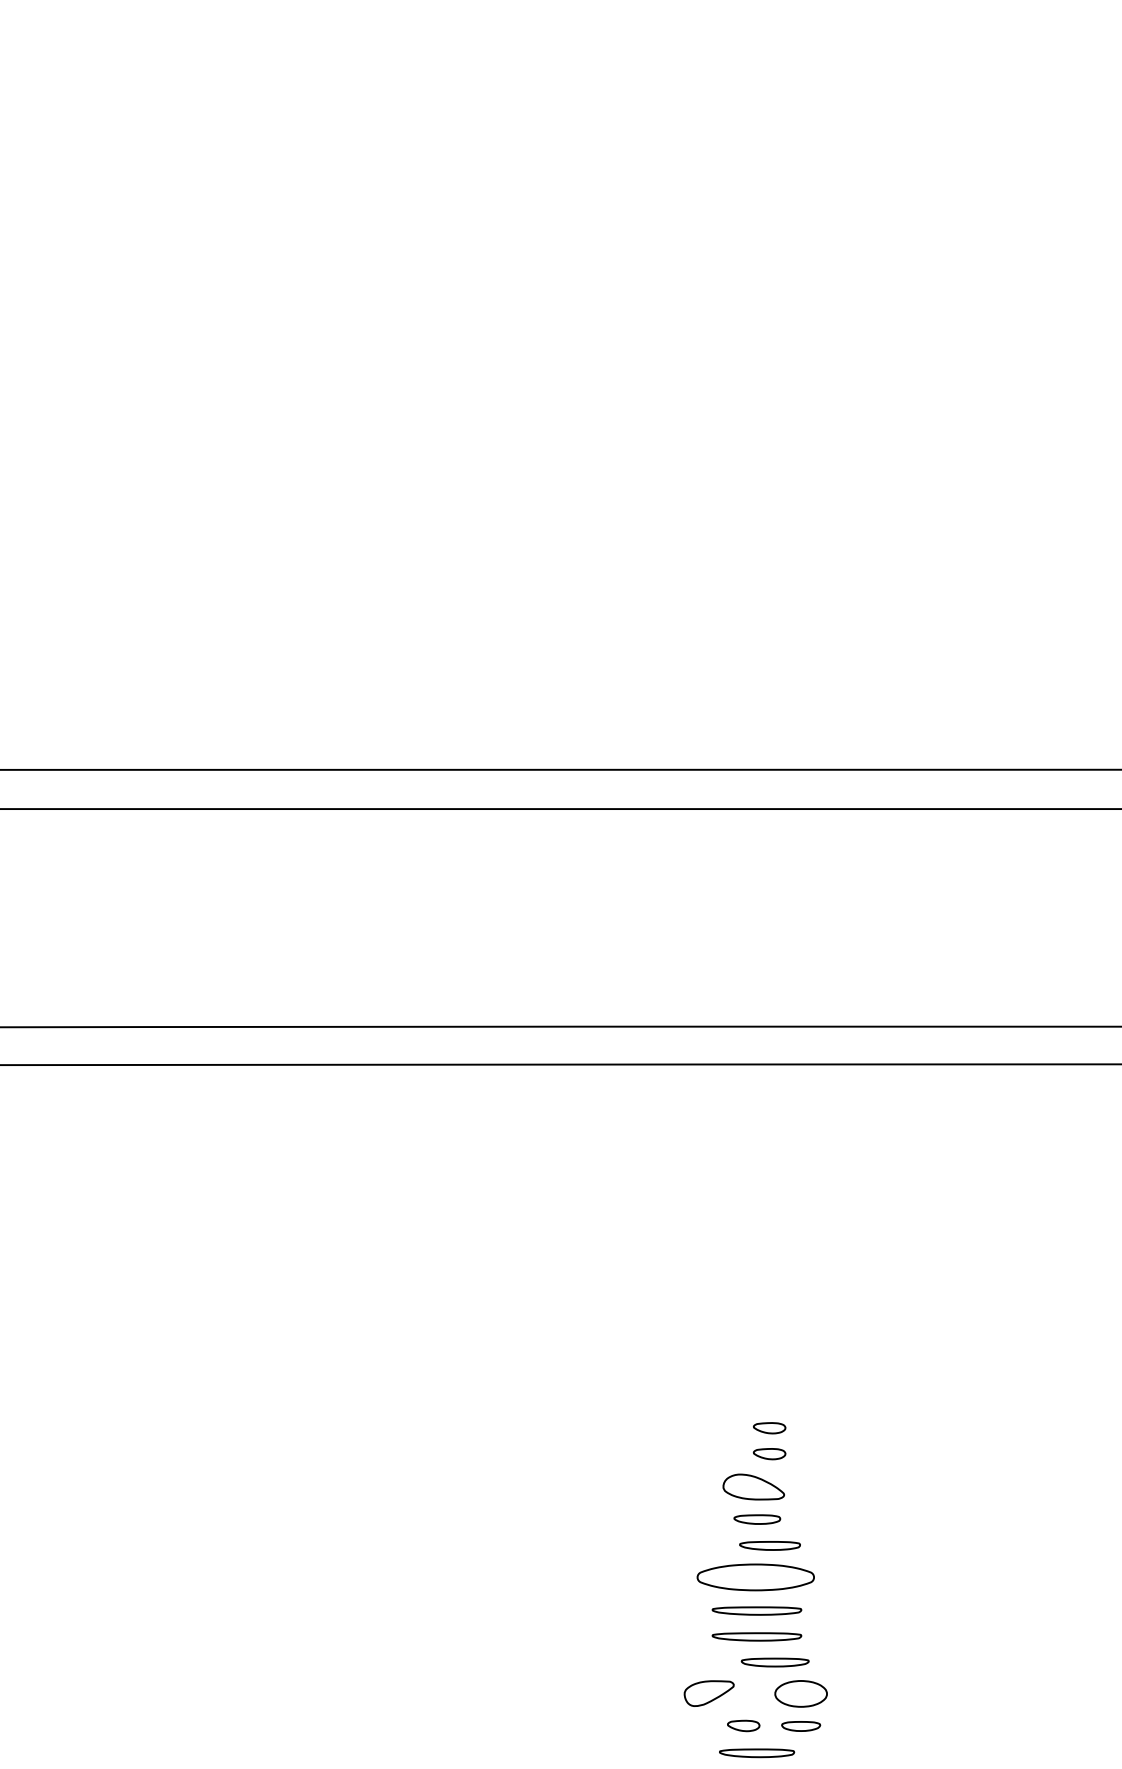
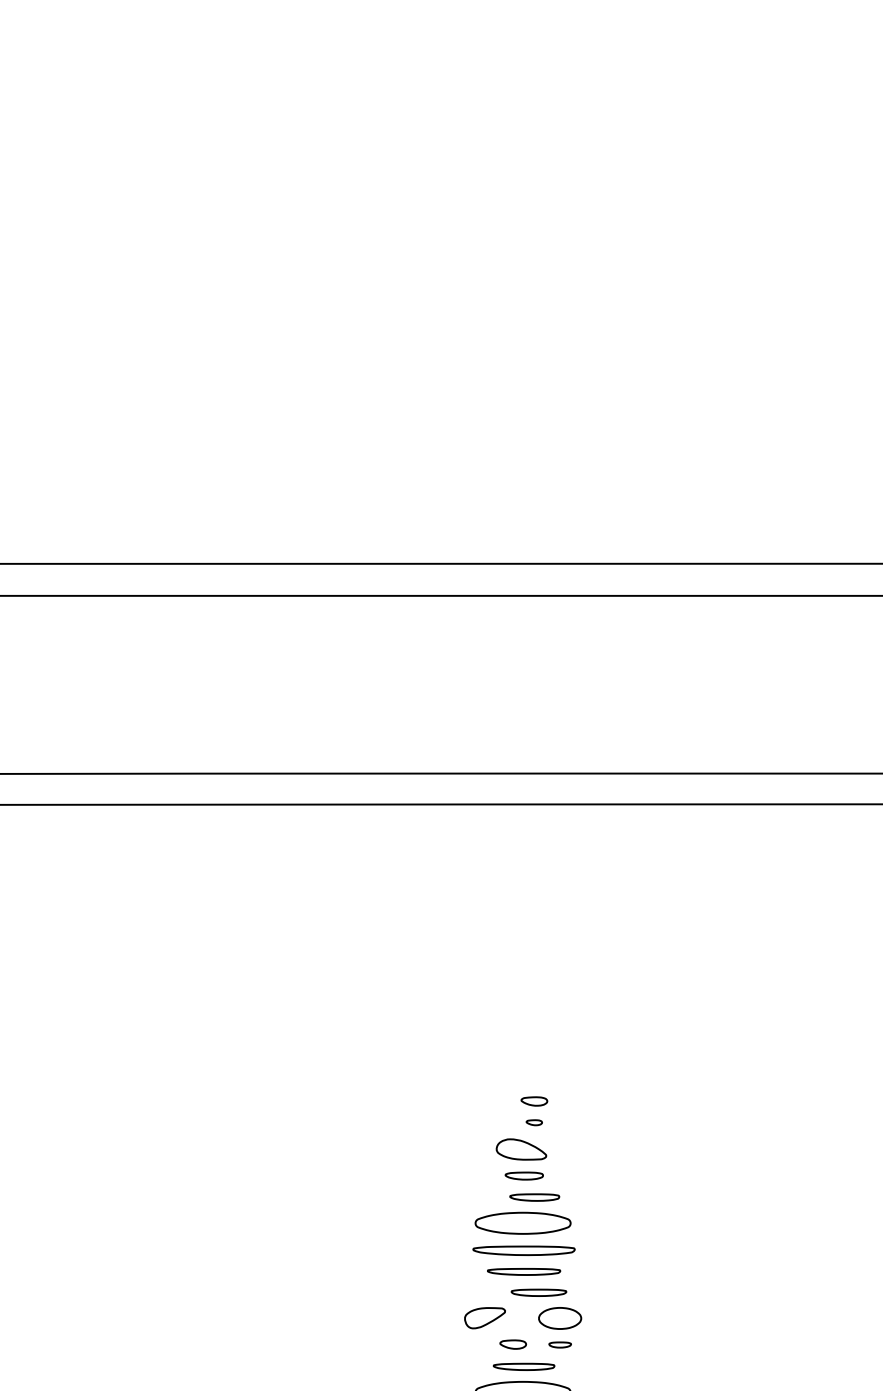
part: (769, 1454) -> (534, 1122), size x0.6
part: (756, 1610) -> (523, 1250), size x1.4
part: (801, 1726) -> (560, 1345), size x0.7

